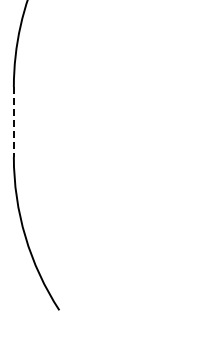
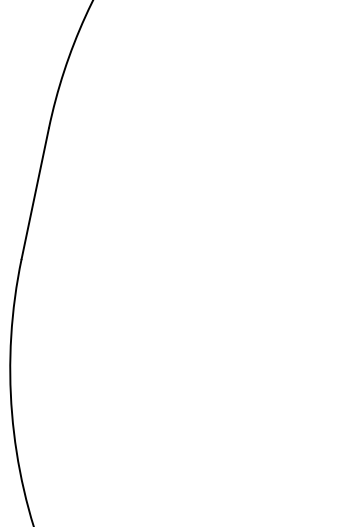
line: (13, 122) -> (34, 194), dashed -> solid

